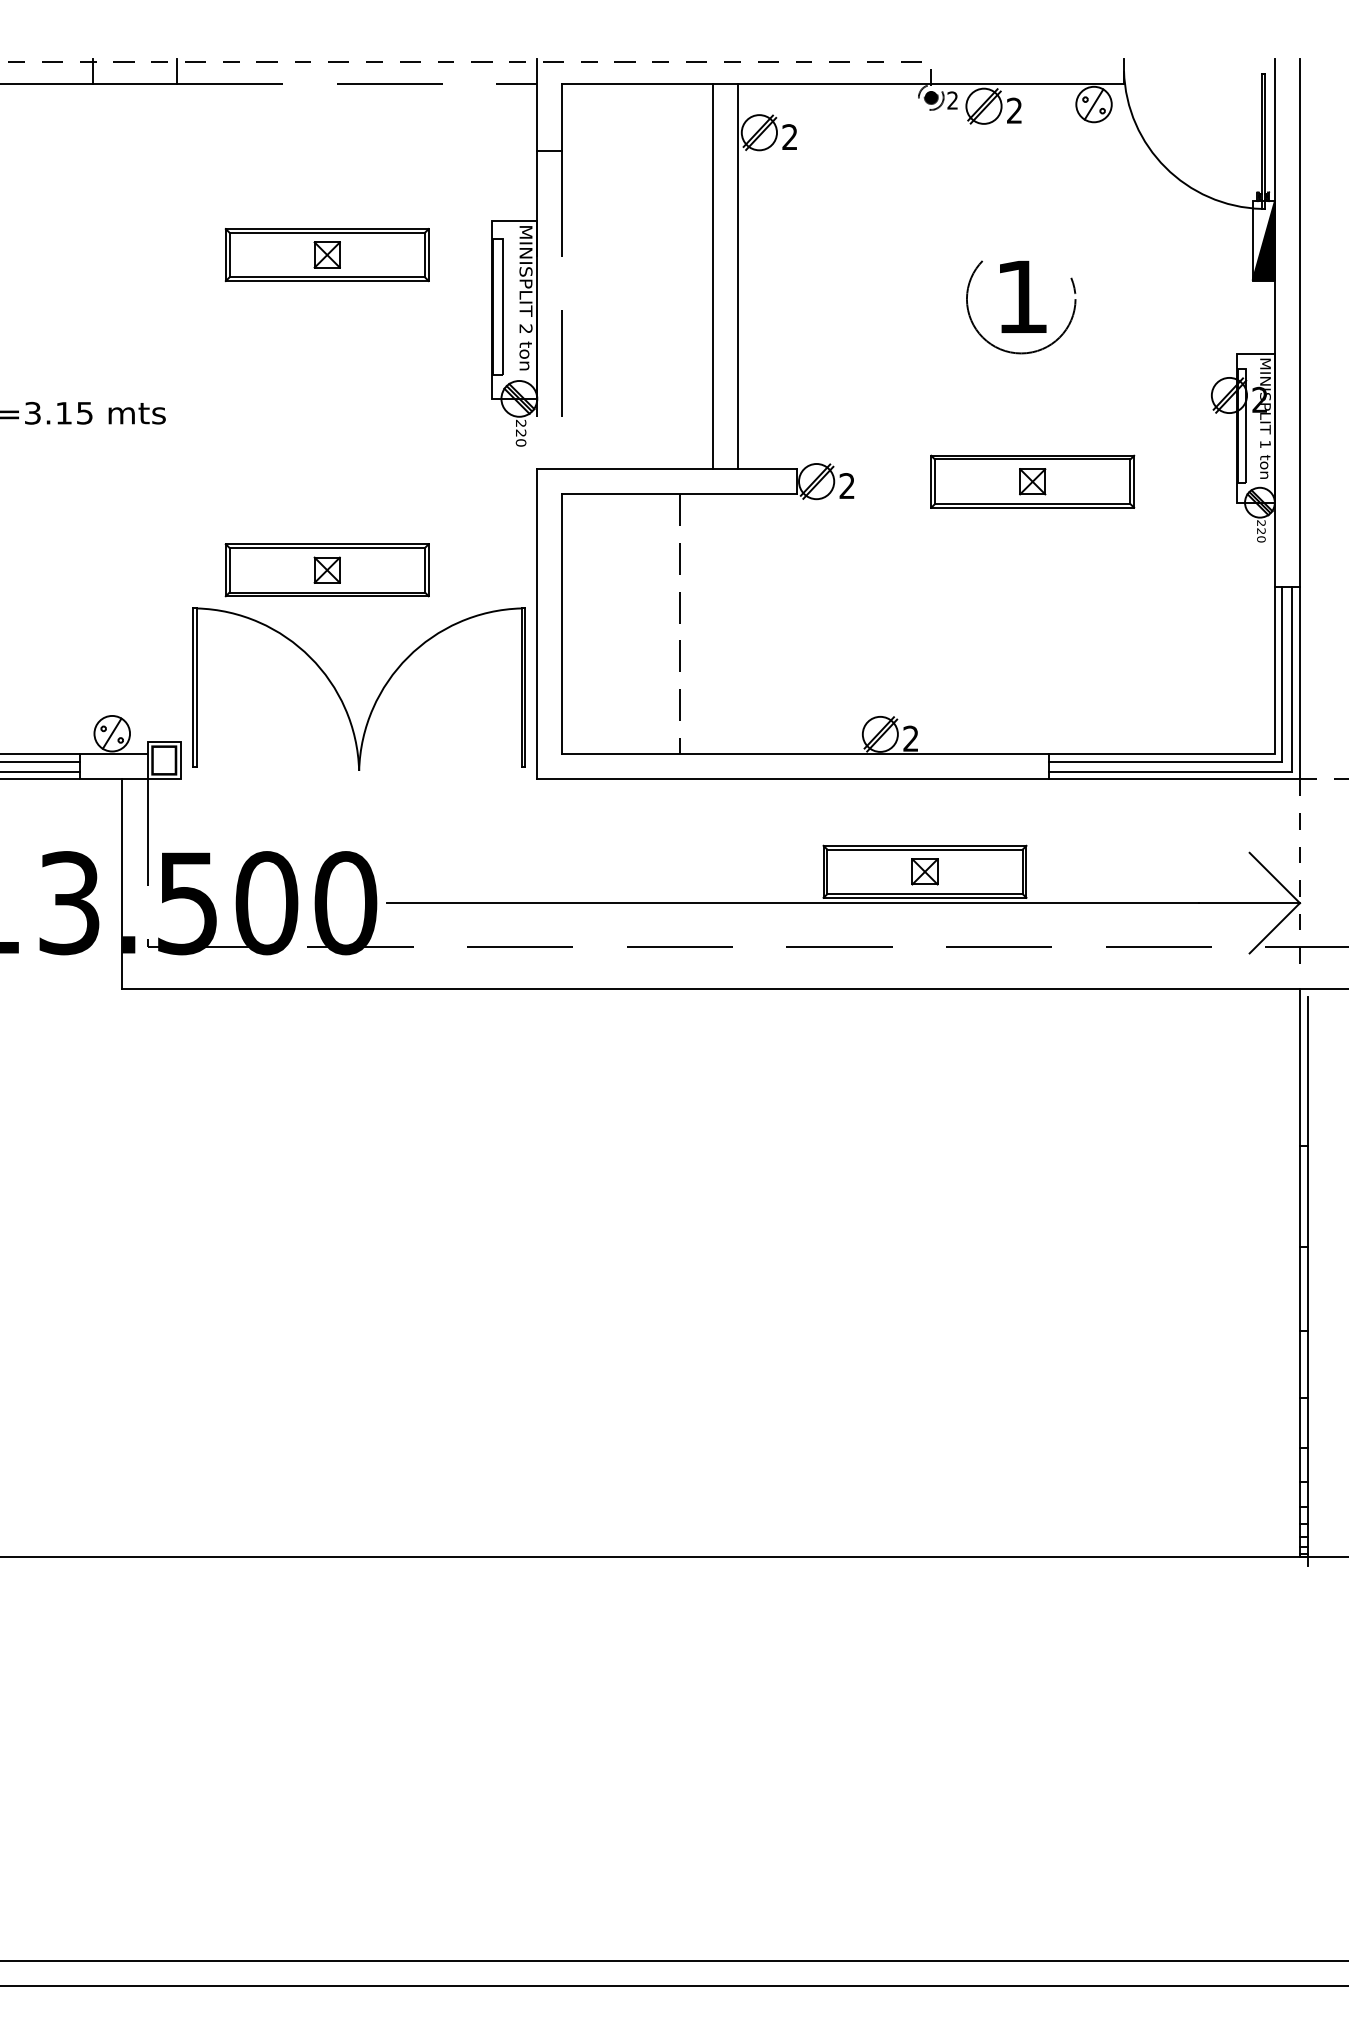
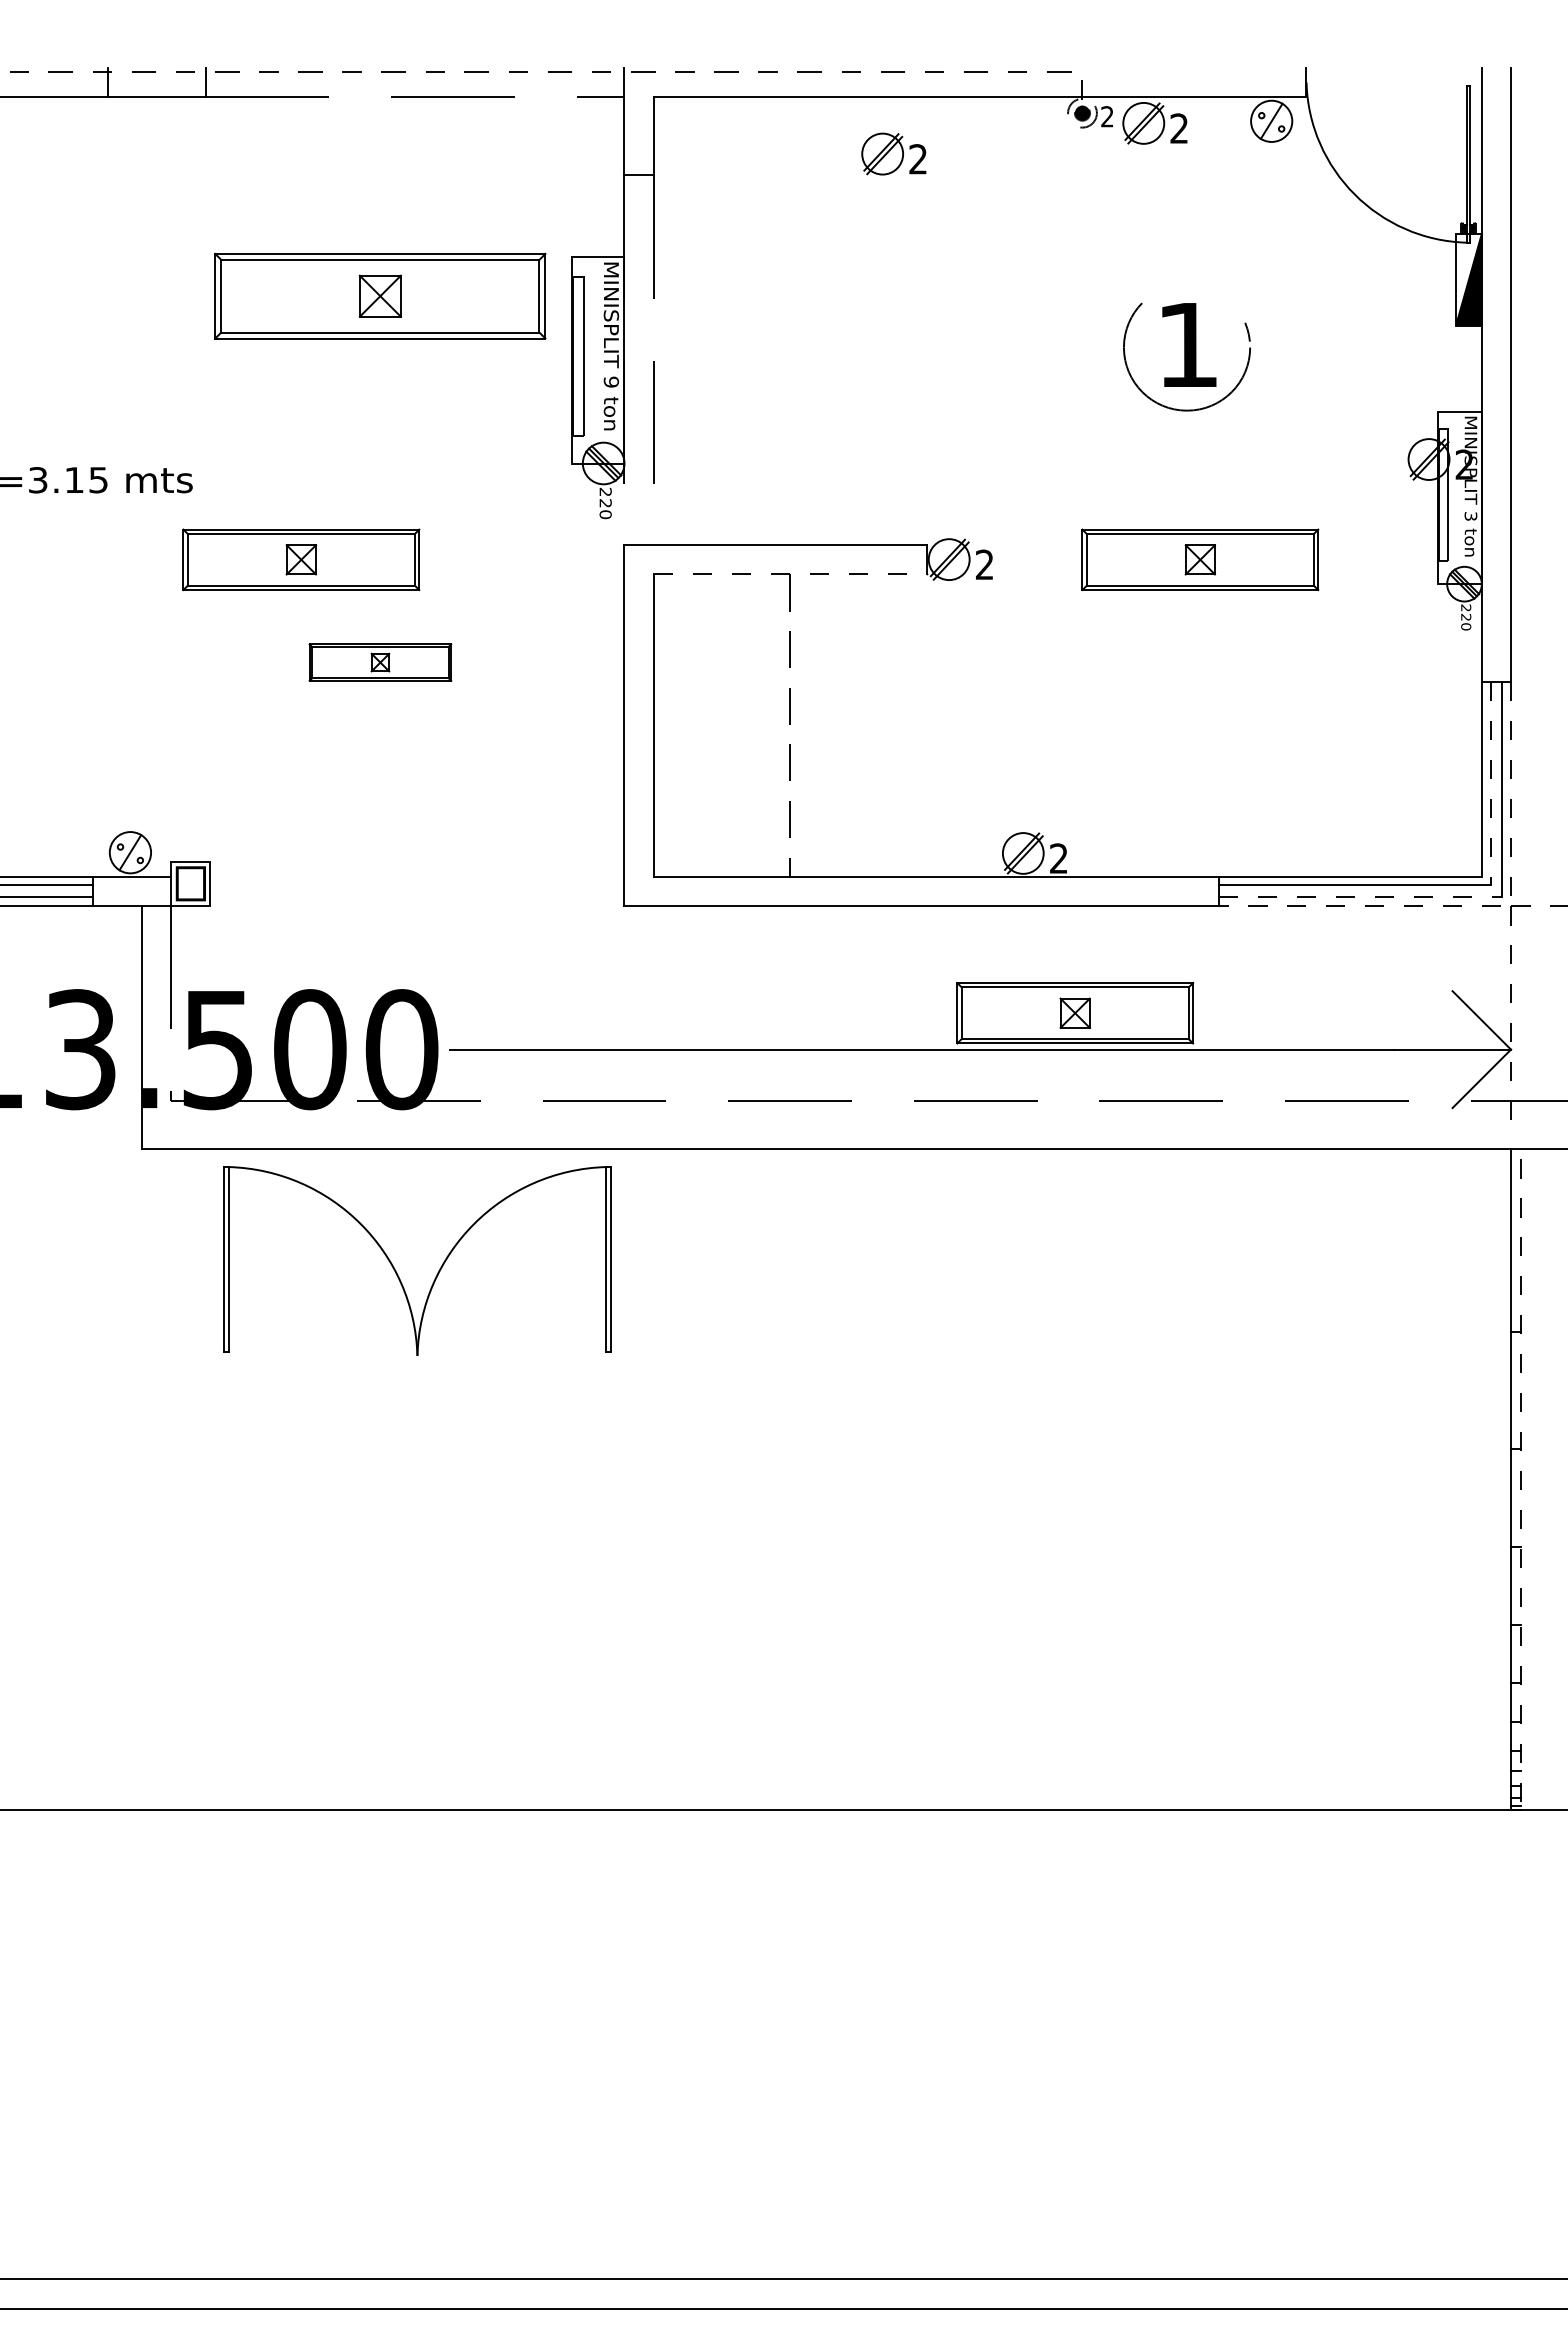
part: (327, 255) -> (380, 296), size x1.4
line: (713, 276) -> (829, 321), removed
line: (738, 276) -> (858, 321), removed
text: (525, 328) -> (610, 381), 2 -> 9
text: (1265, 444) -> (1470, 516), 1 -> 3
part: (259, 481) -> (301, 559), added
line: (680, 494) -> (790, 574), solid -> dashed
part: (327, 570) -> (380, 662), size x0.6
line: (1282, 674) -> (1490, 783), solid -> dashed
part: (341, 697) -> (396, 1270), moved
line: (1170, 771) -> (1360, 896), solid -> dashed
line: (1271, 779) -> (1477, 905), solid -> dashed
line: (1308, 1281) -> (1520, 1489), solid -> dashed

